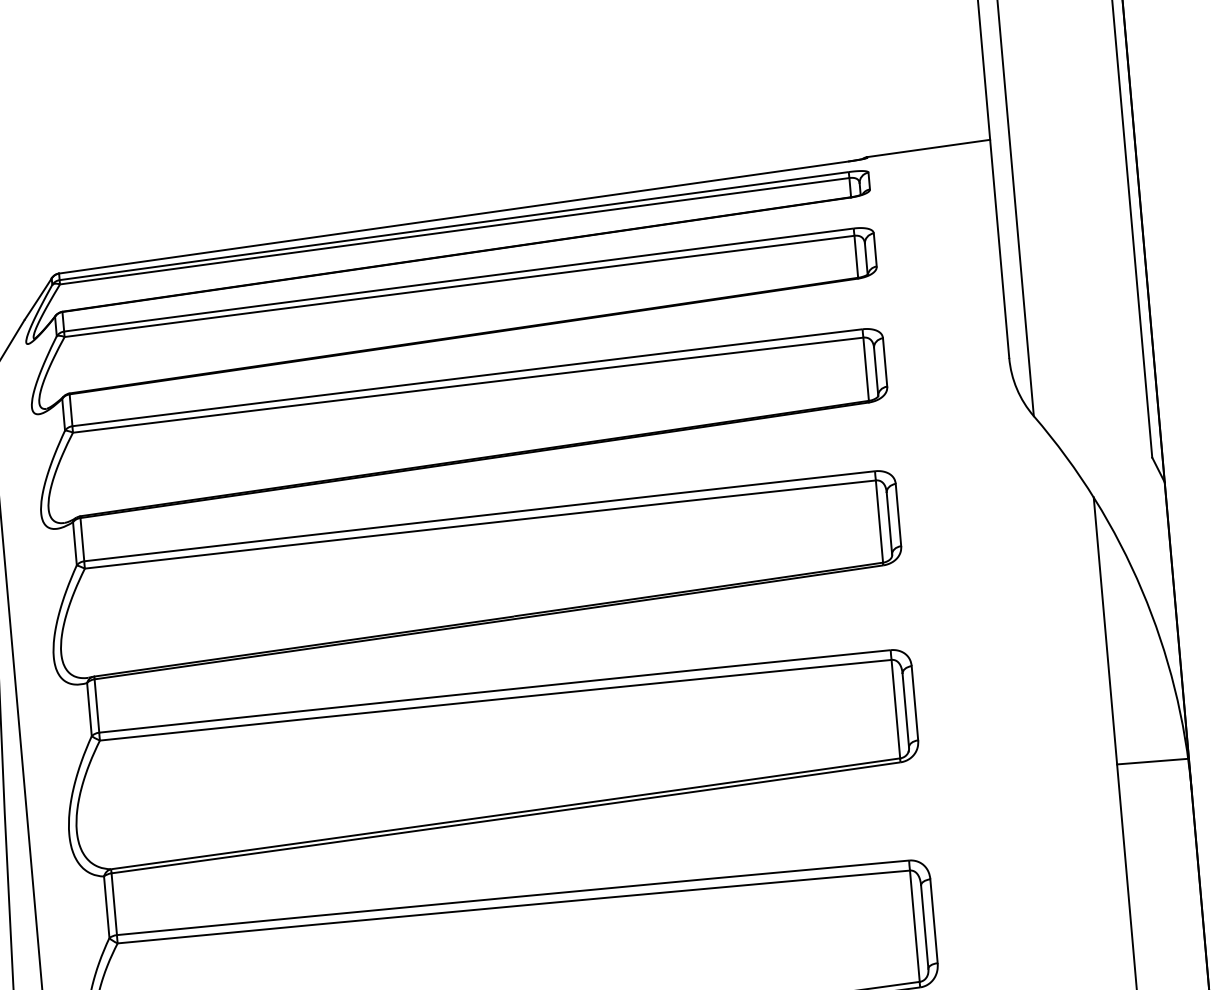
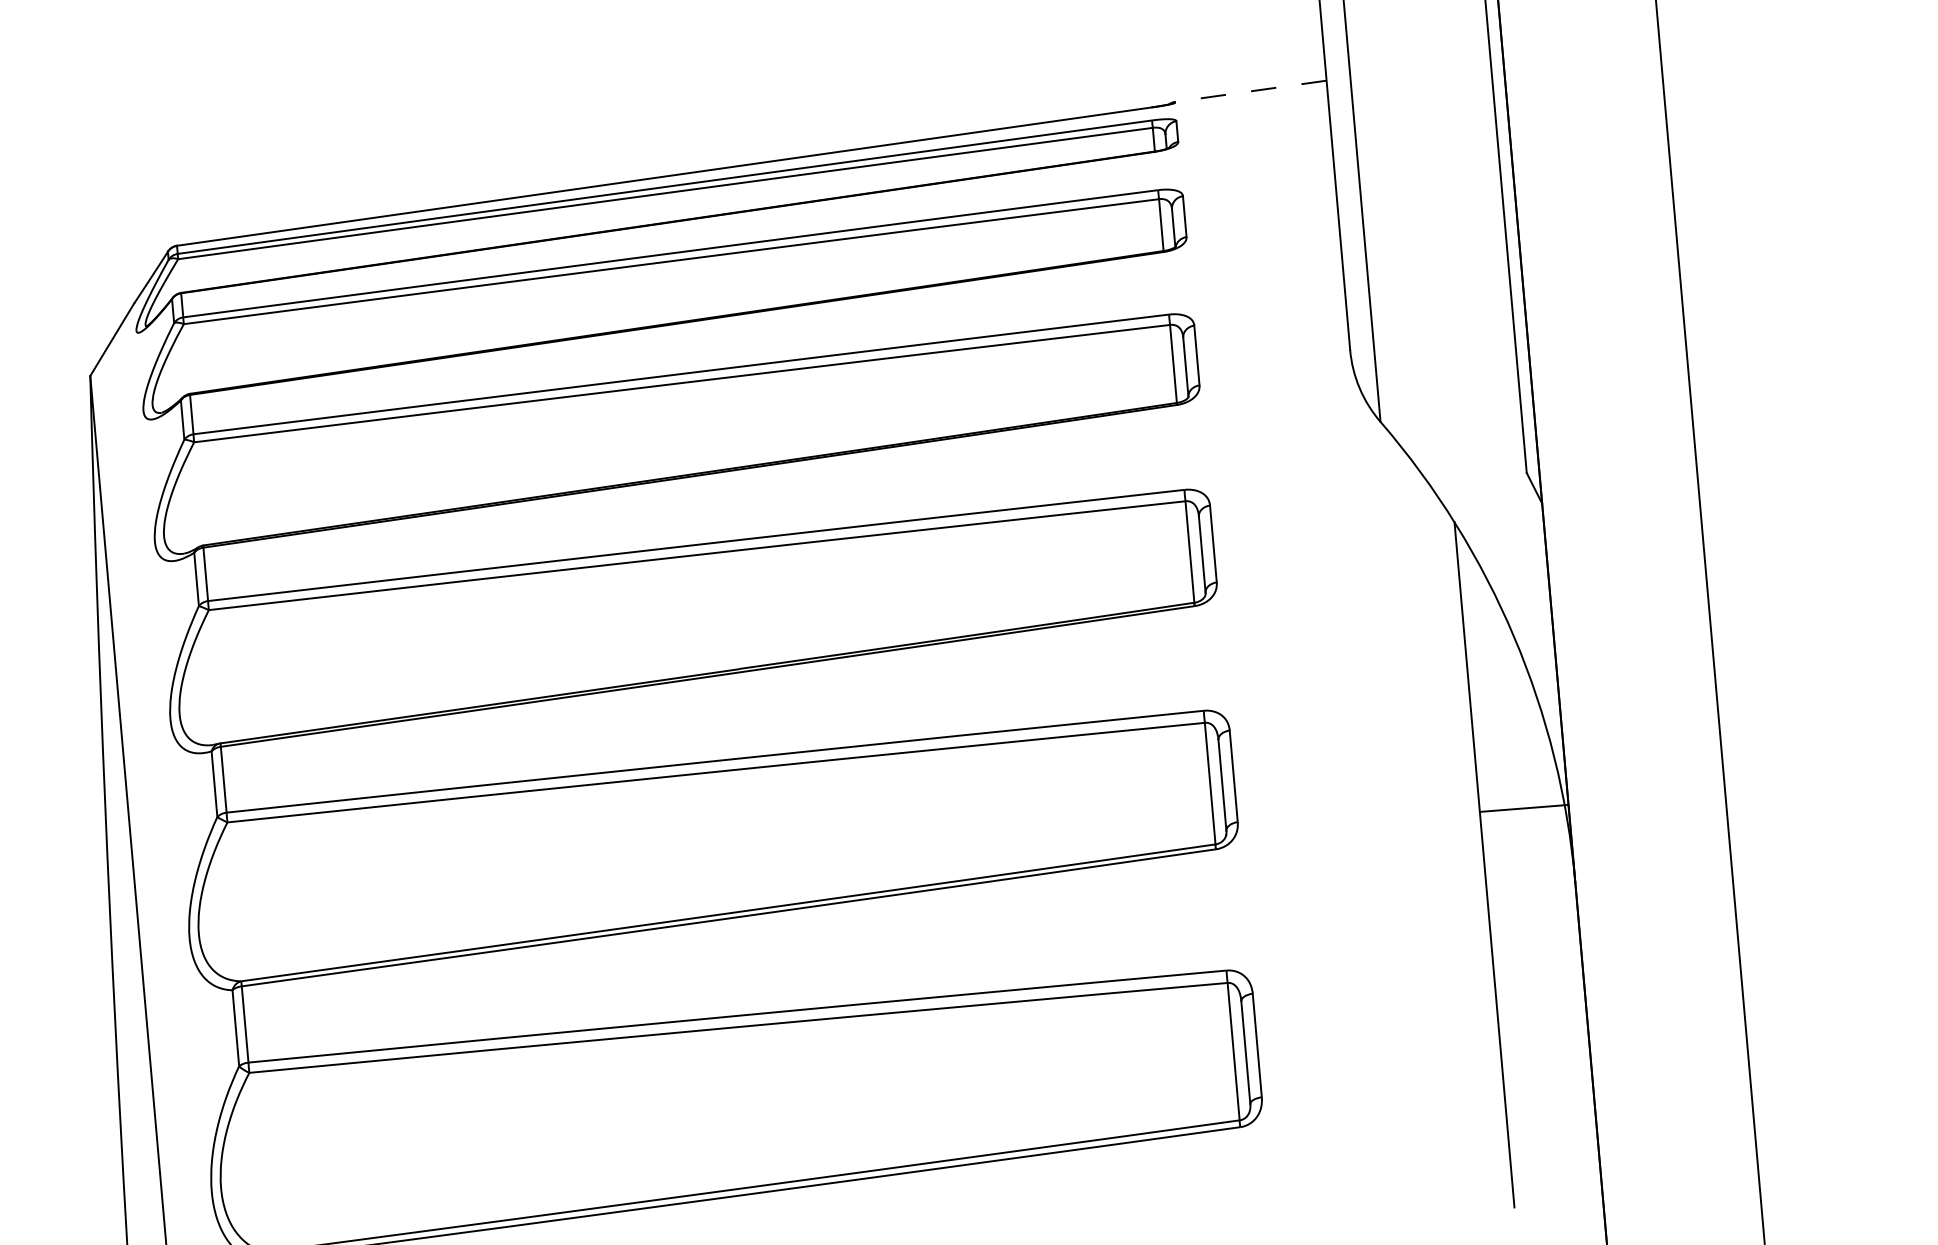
line: (928, 148) -> (1250, 91), solid -> dashed
line: (1152, 760) -> (1524, 807), moved

